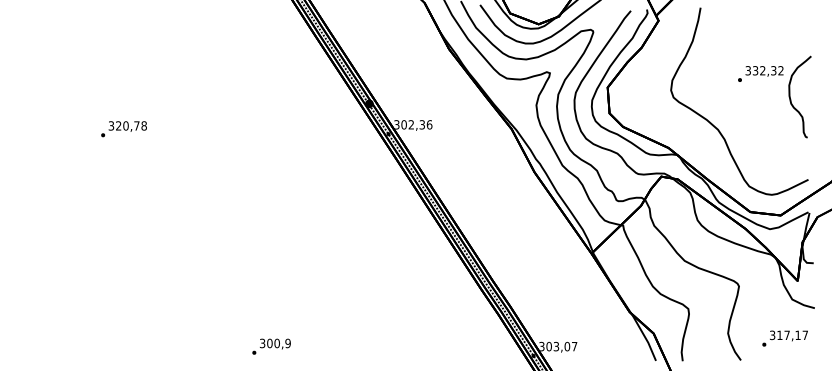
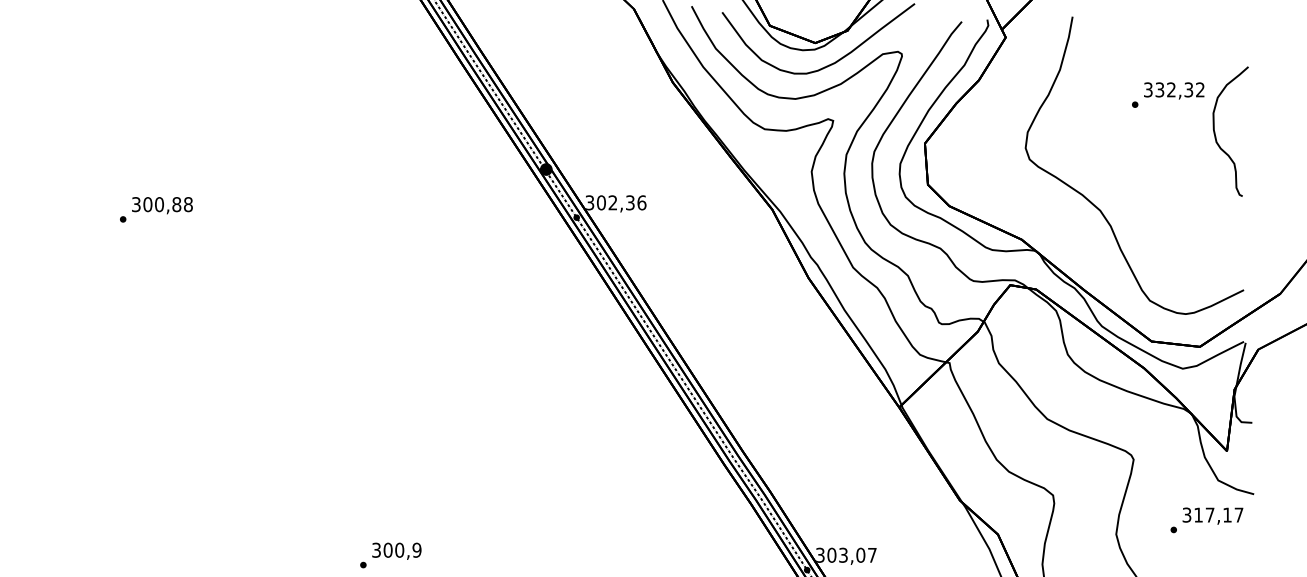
part: (788, 96) -> (1212, 130), moved
text: (127, 125) -> (161, 203), 320,78 -> 300,88
text: (784, 338) -> (1205, 520), moved

